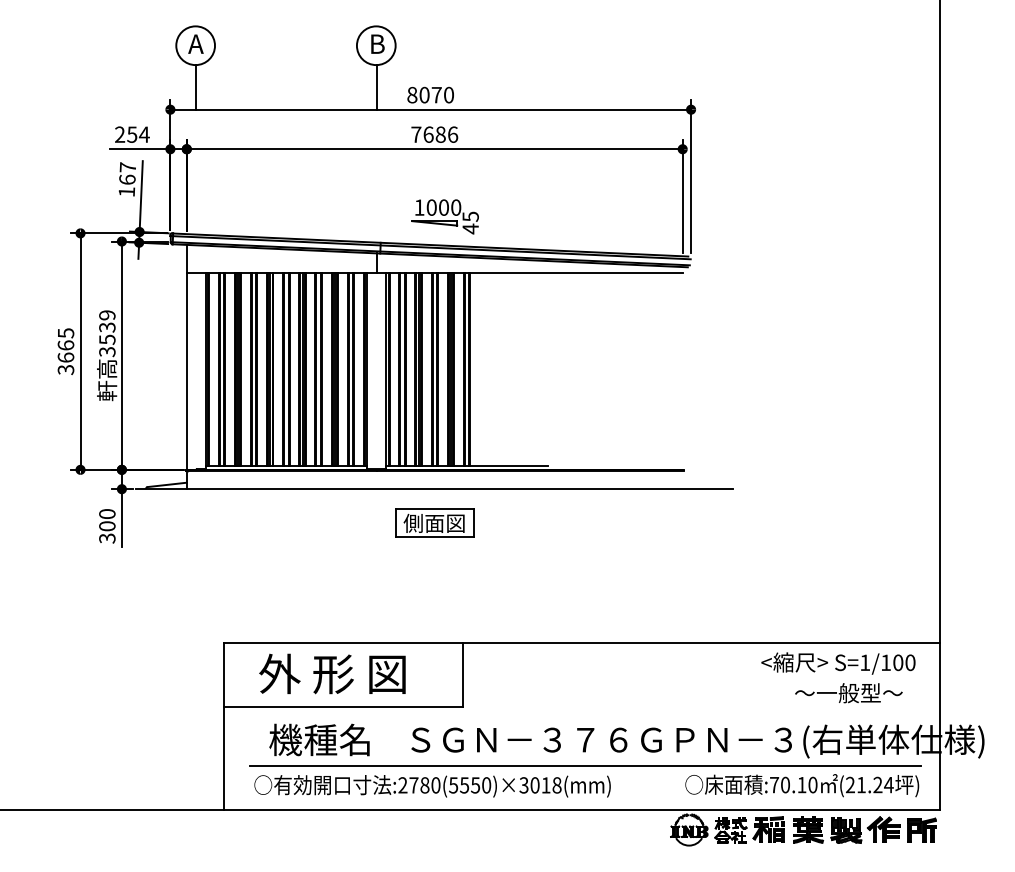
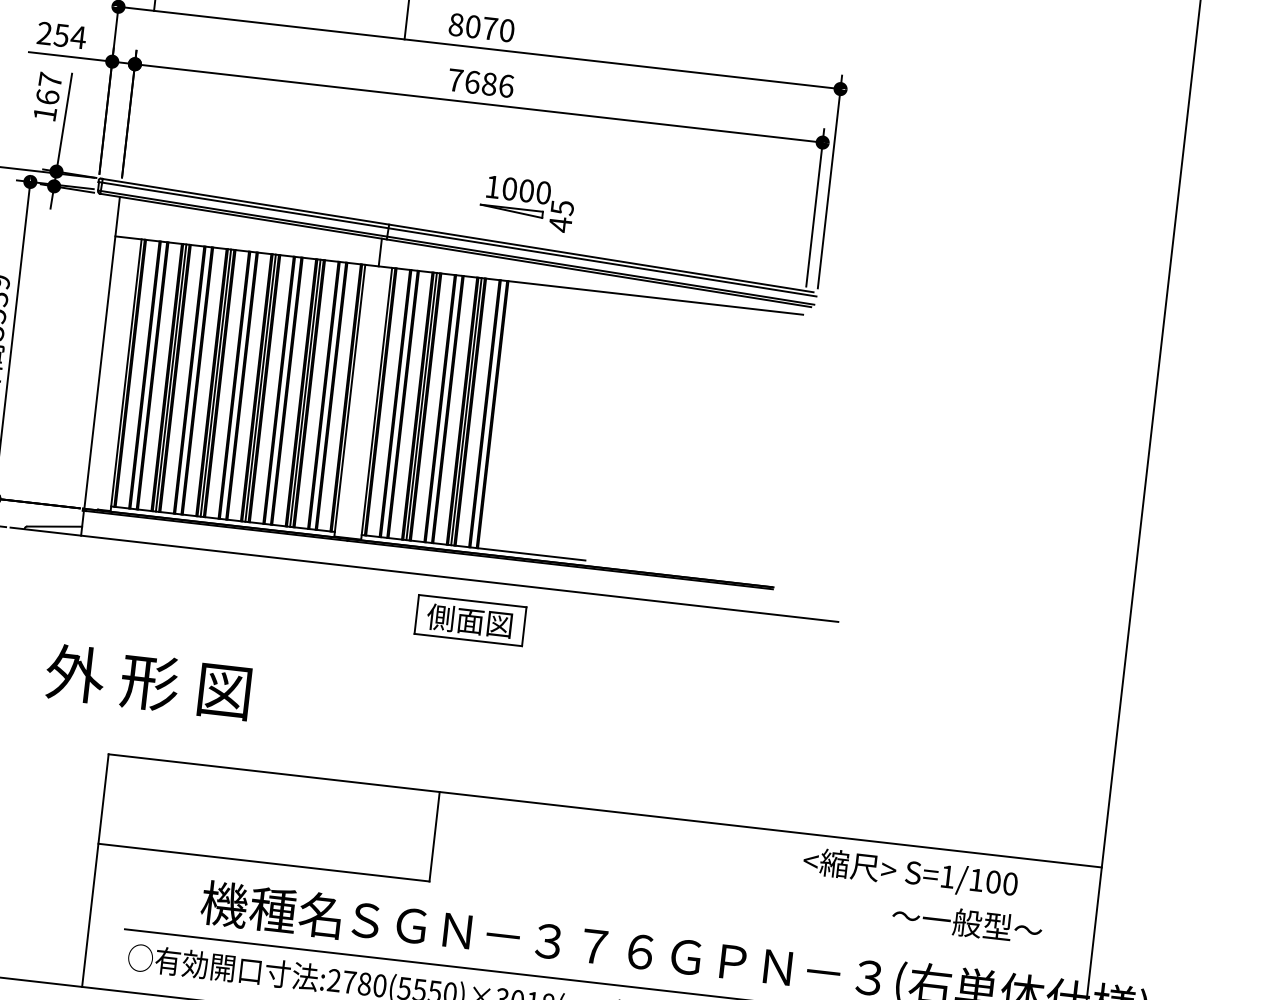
part: (444, 216) -> (526, 203), moved
part: (434, 522) -> (470, 619), moved
text: (838, 663) -> (910, 873), moved
text: (332, 673) -> (148, 681), moved
text: (319, 739) -> (271, 908), moved

